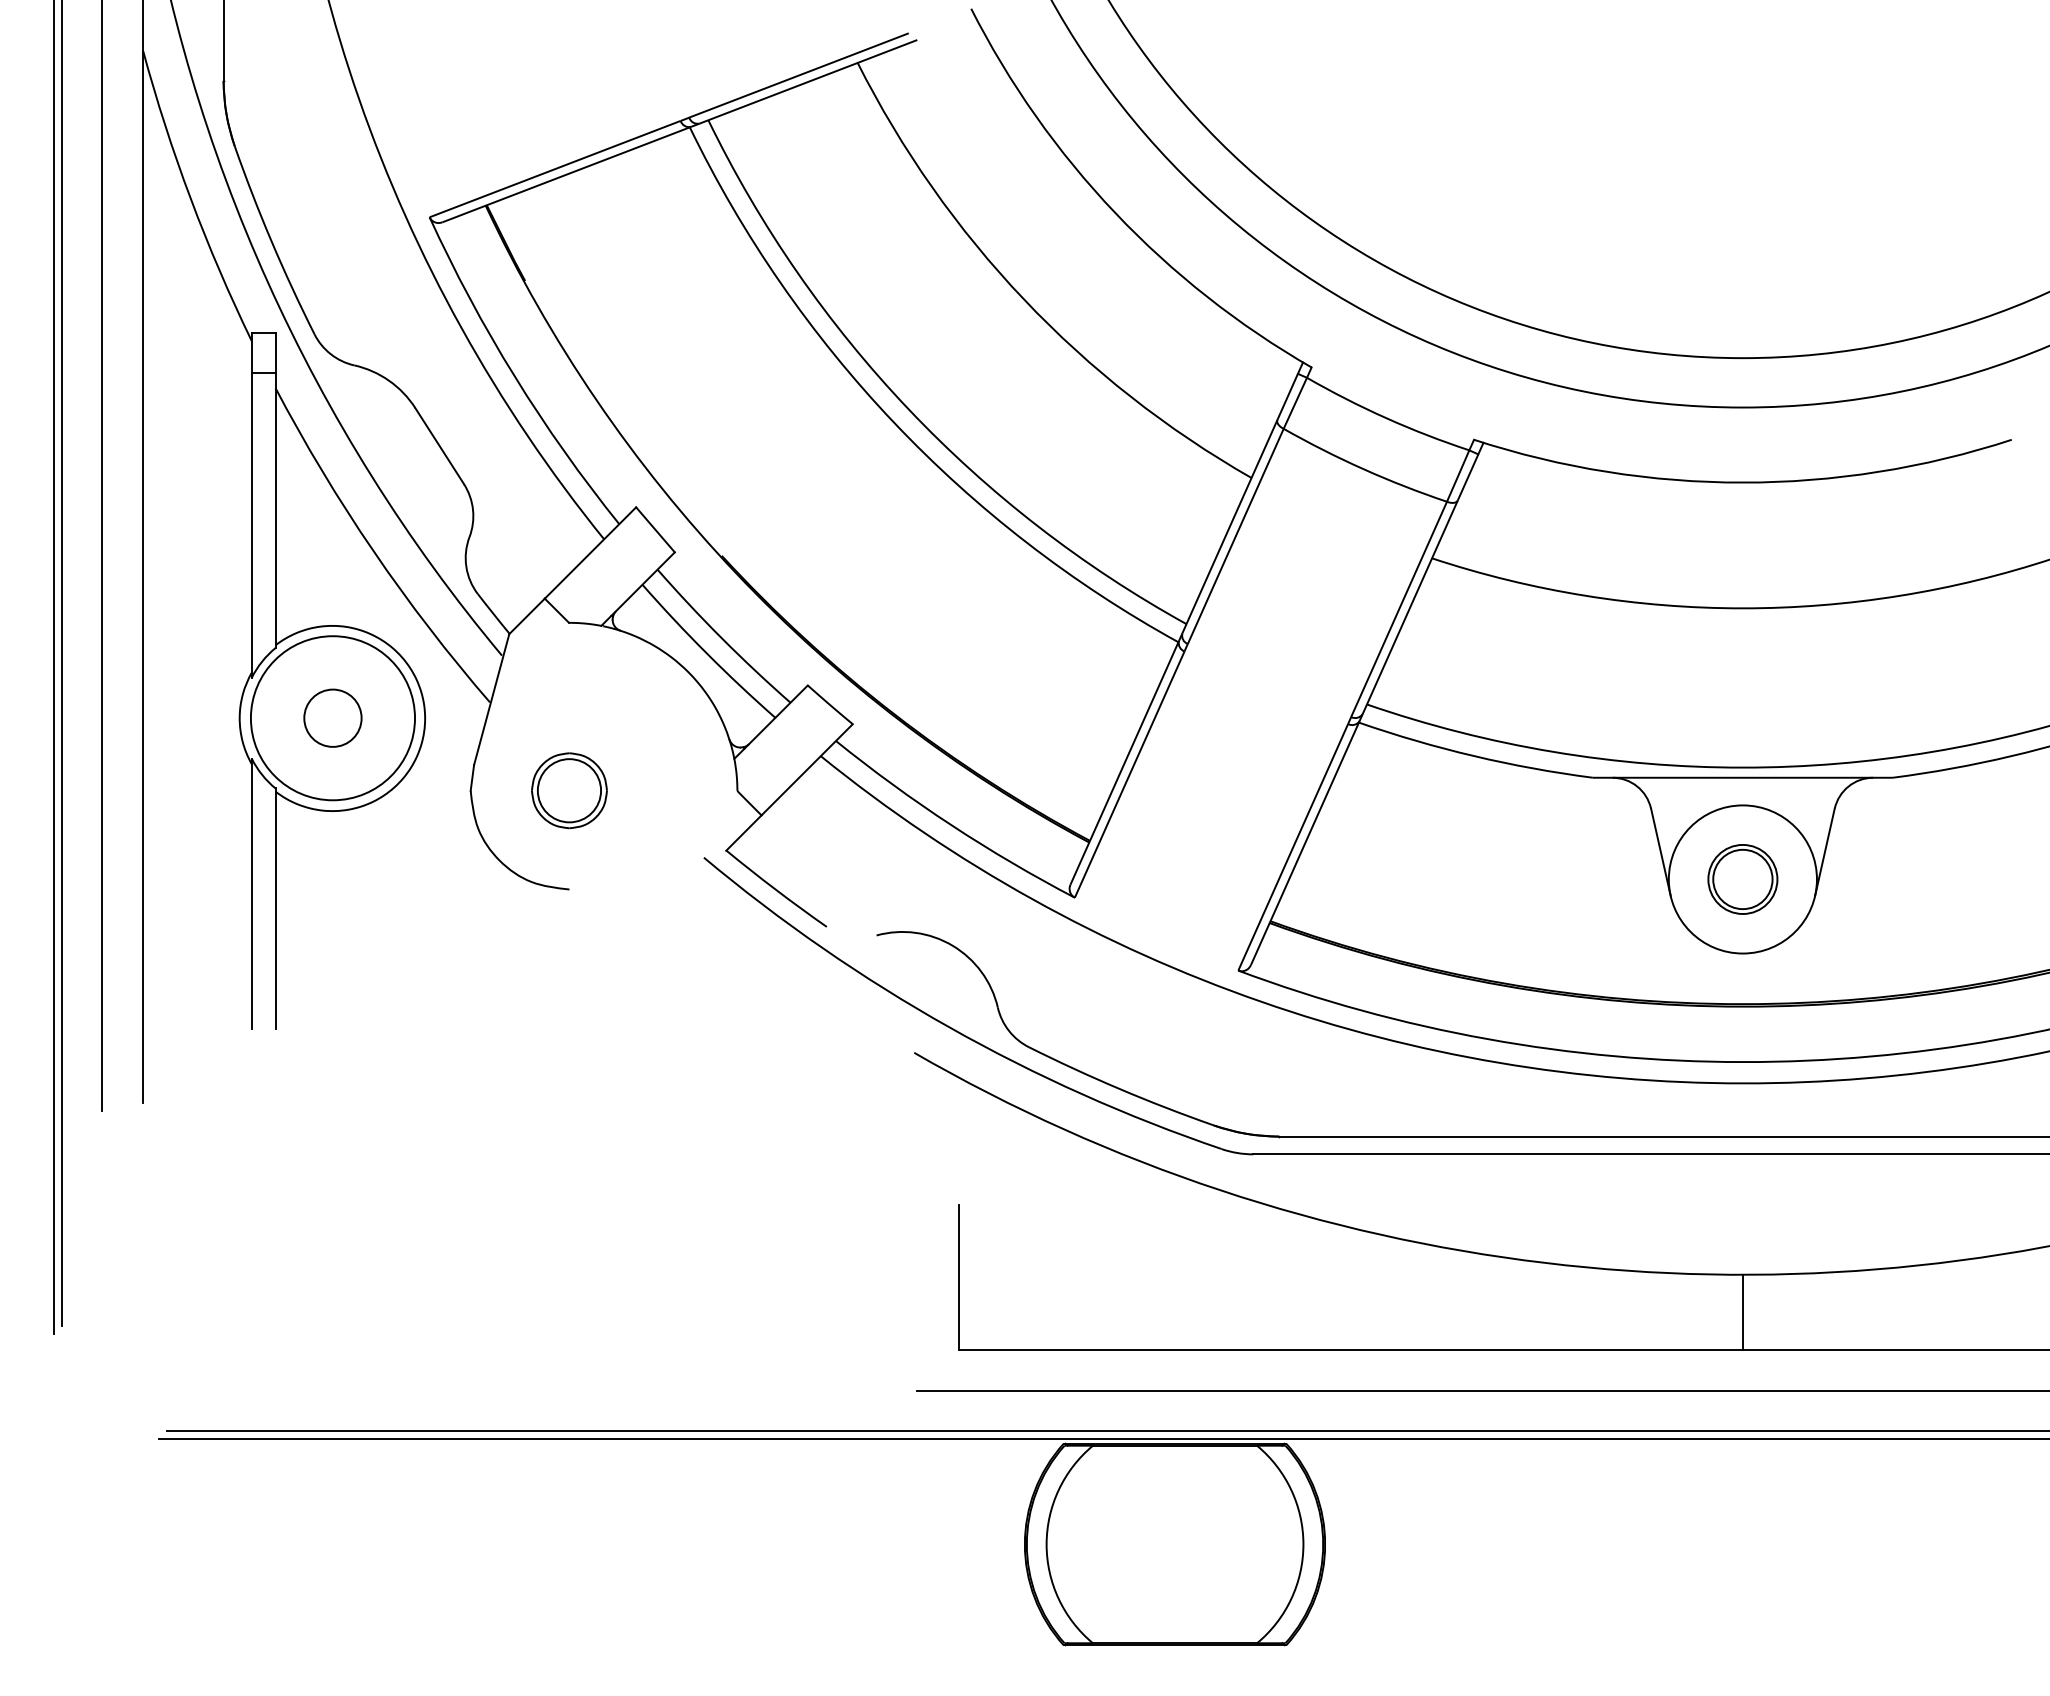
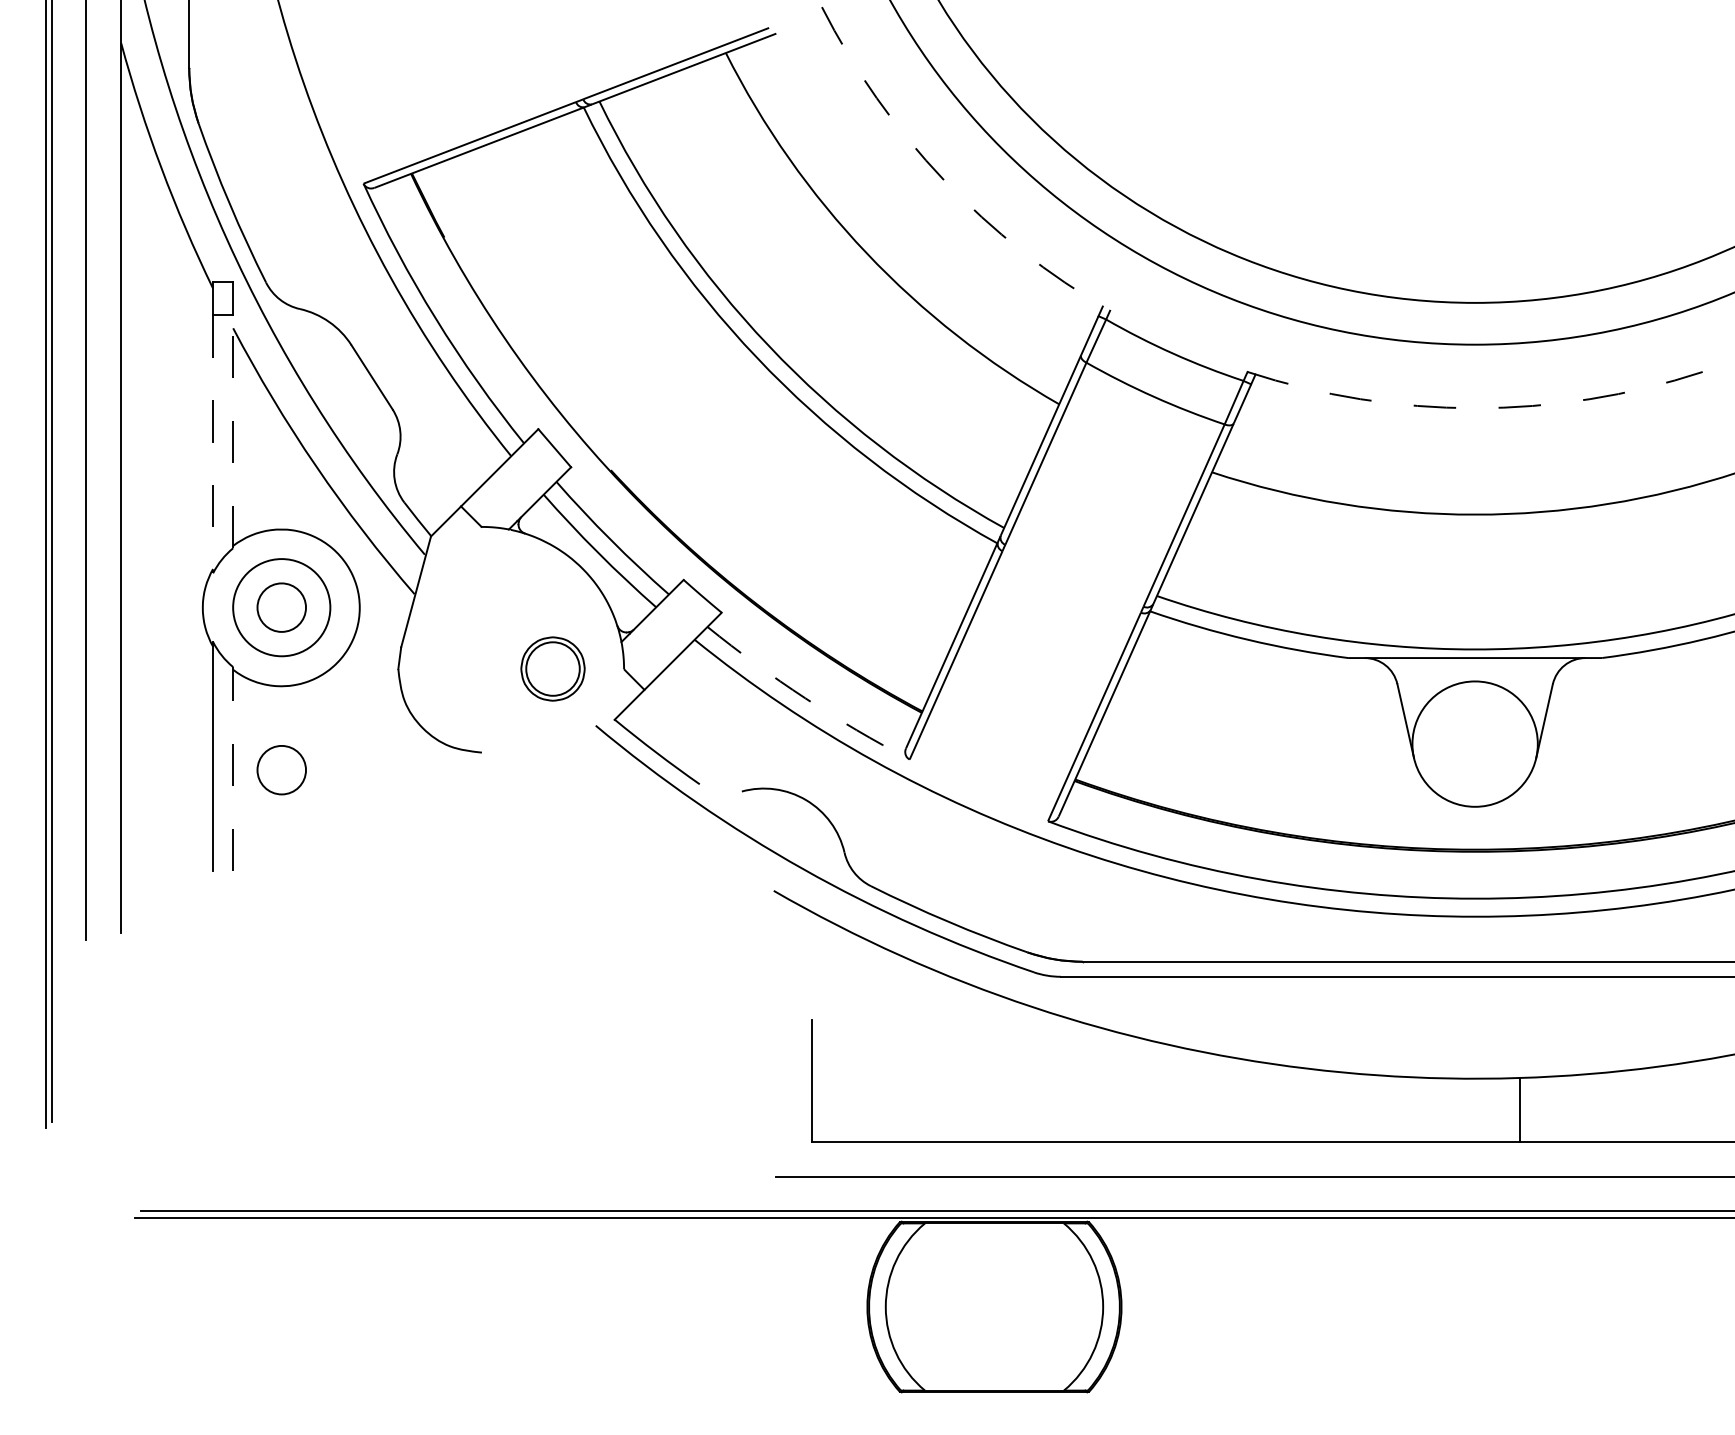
arc: (1115, 212) -> (944, 179), solid -> dashed
arc: (1742, 482) -> (1474, 408), solid -> dashed
line: (275, 510) -> (233, 431), solid -> dashed
line: (251, 525) -> (212, 444), solid -> dashed
circle: (332, 718) -> (281, 607), size x0.7
part: (569, 790) -> (553, 668), moved
arc: (951, 825) -> (805, 698), solid -> dashed
part: (1742, 879) -> (1474, 744), removed
line: (275, 908) -> (233, 768), solid -> dashed
circle: (332, 909) -> (281, 769), added
line: (1743, 1311) -> (1520, 1109), moved

